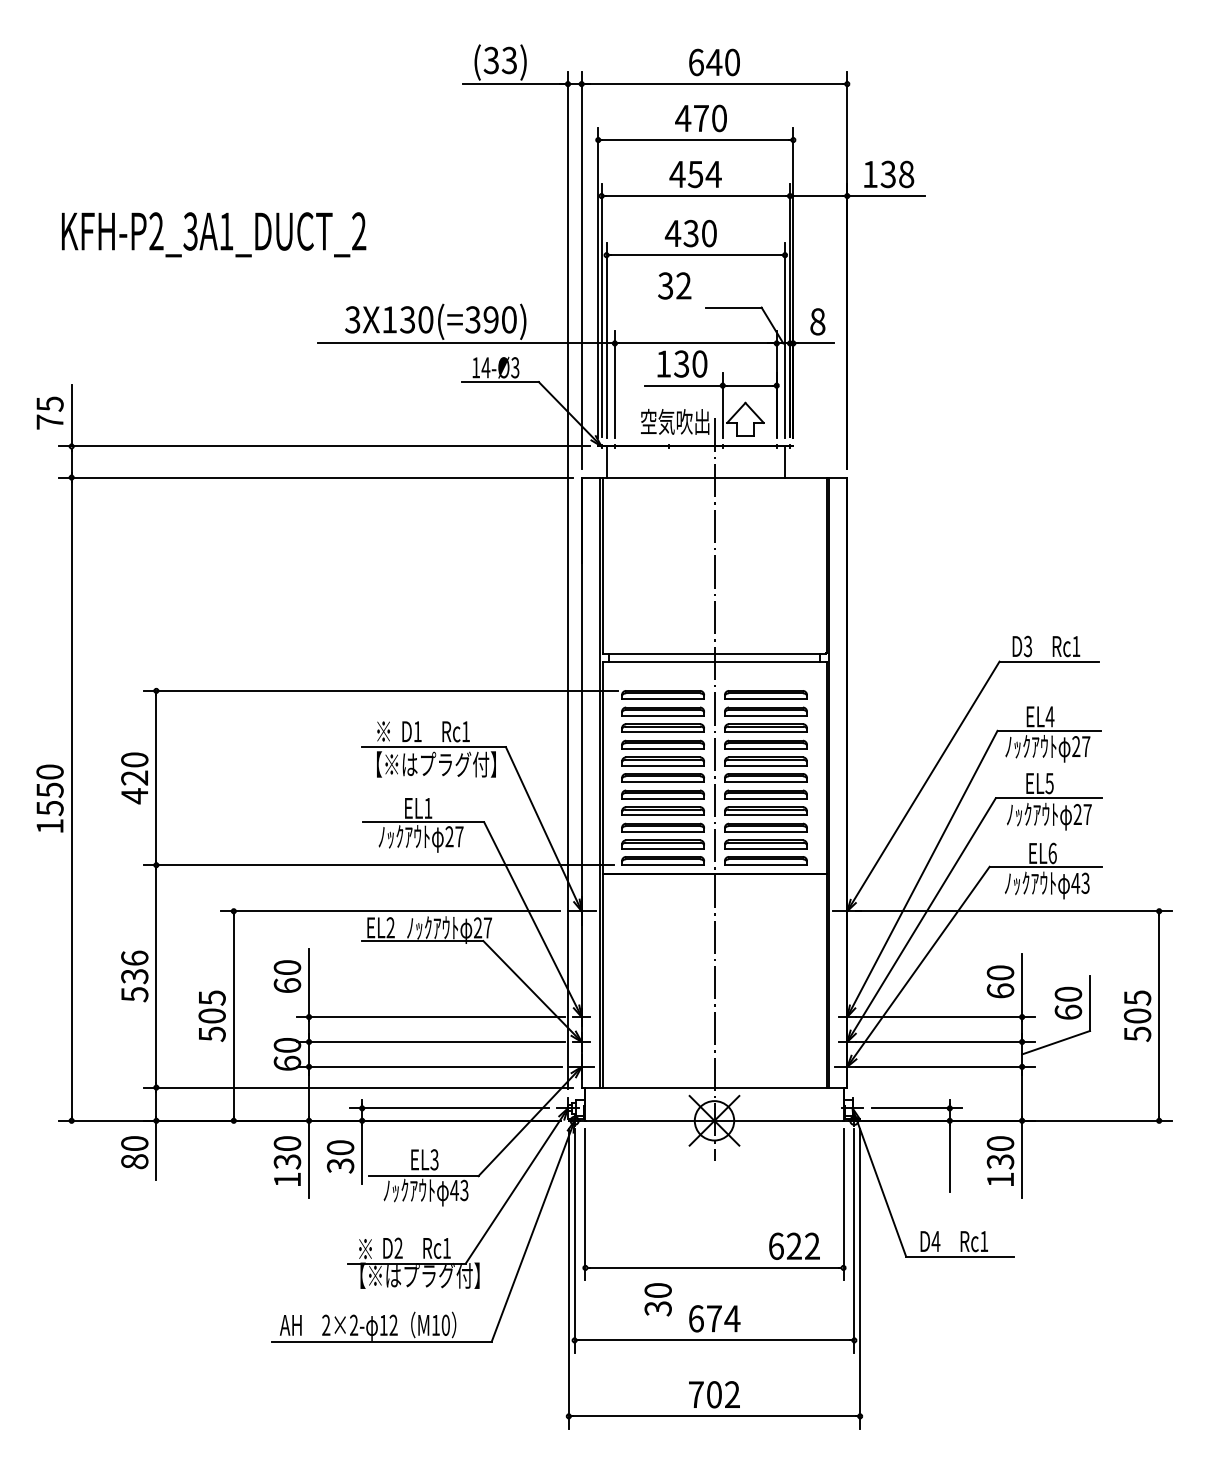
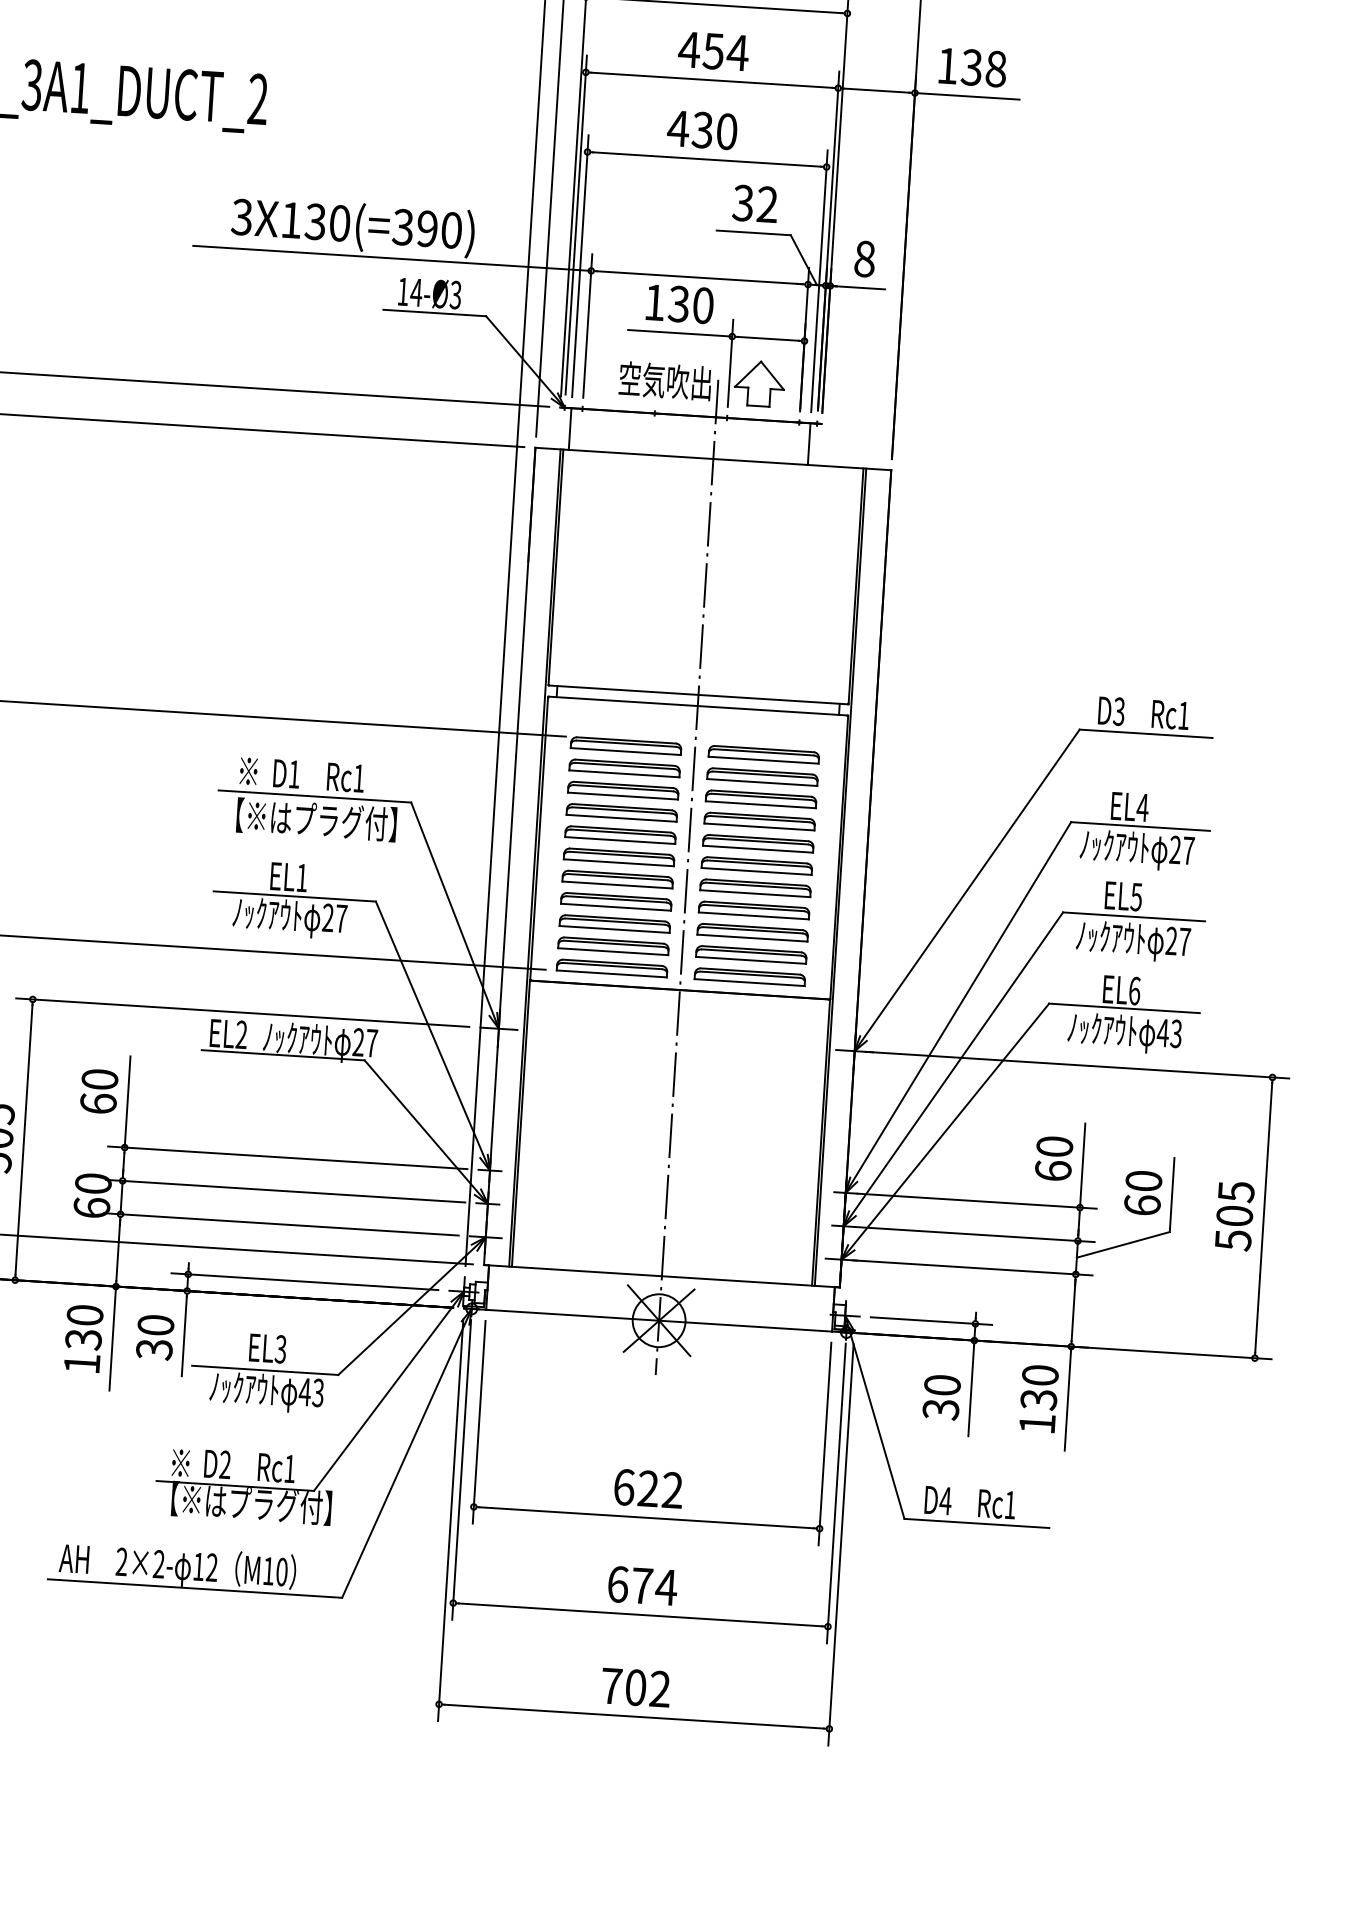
text: (674, 285) -> (755, 203), moved
text: (794, 1245) -> (648, 1487), moved
text: (657, 1299) -> (940, 1397), moved

